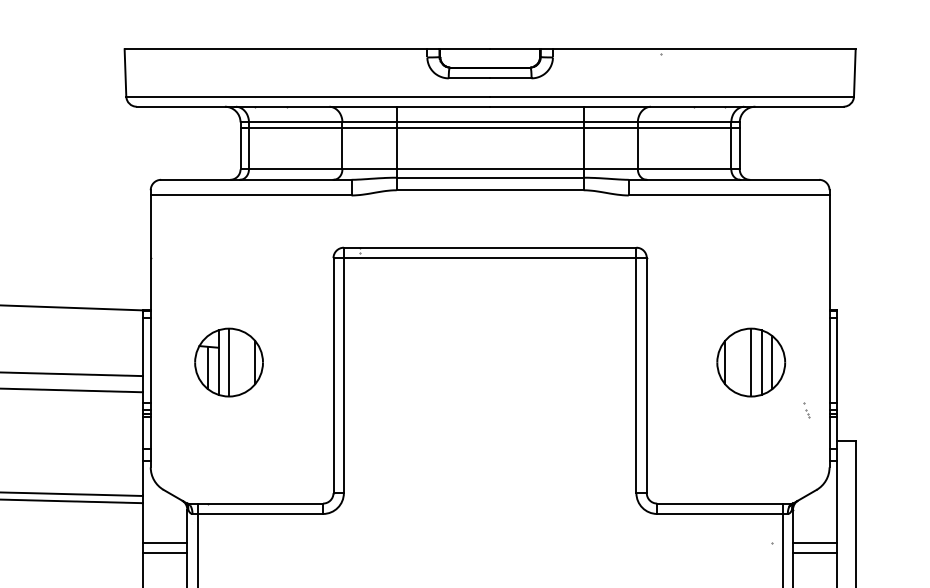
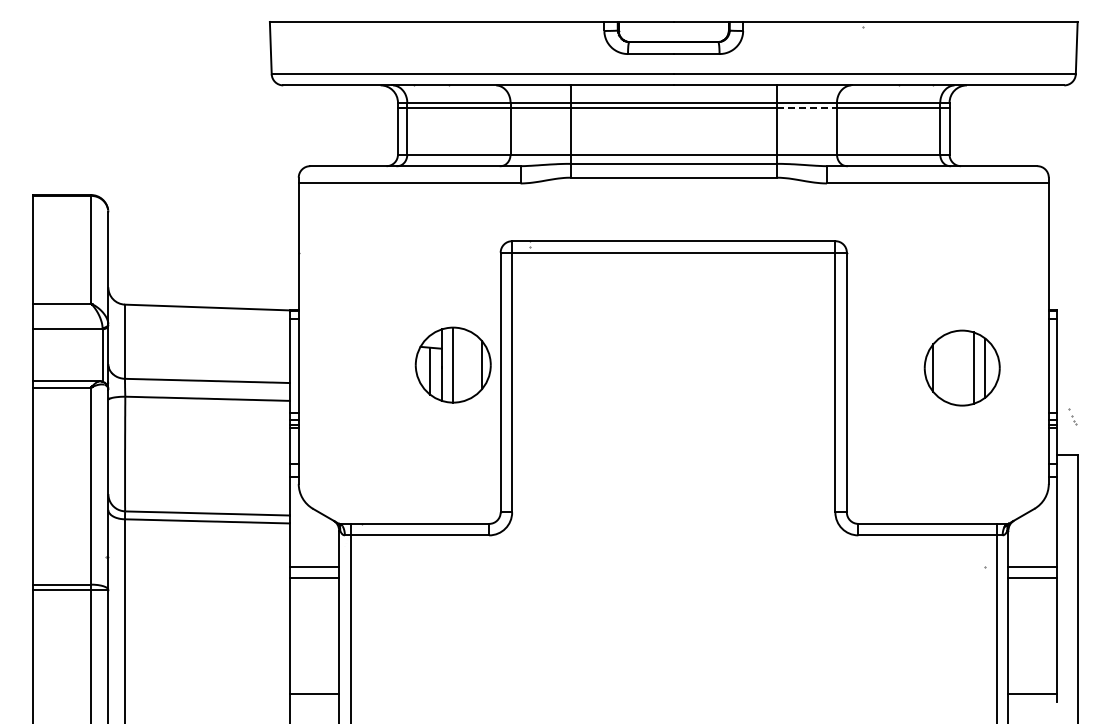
line: (611, 127) -> (807, 108), solid -> dashed
part: (228, 362) -> (452, 364), moved
line: (751, 362) -> (962, 367), removed
part: (806, 409) -> (1072, 416), moved

